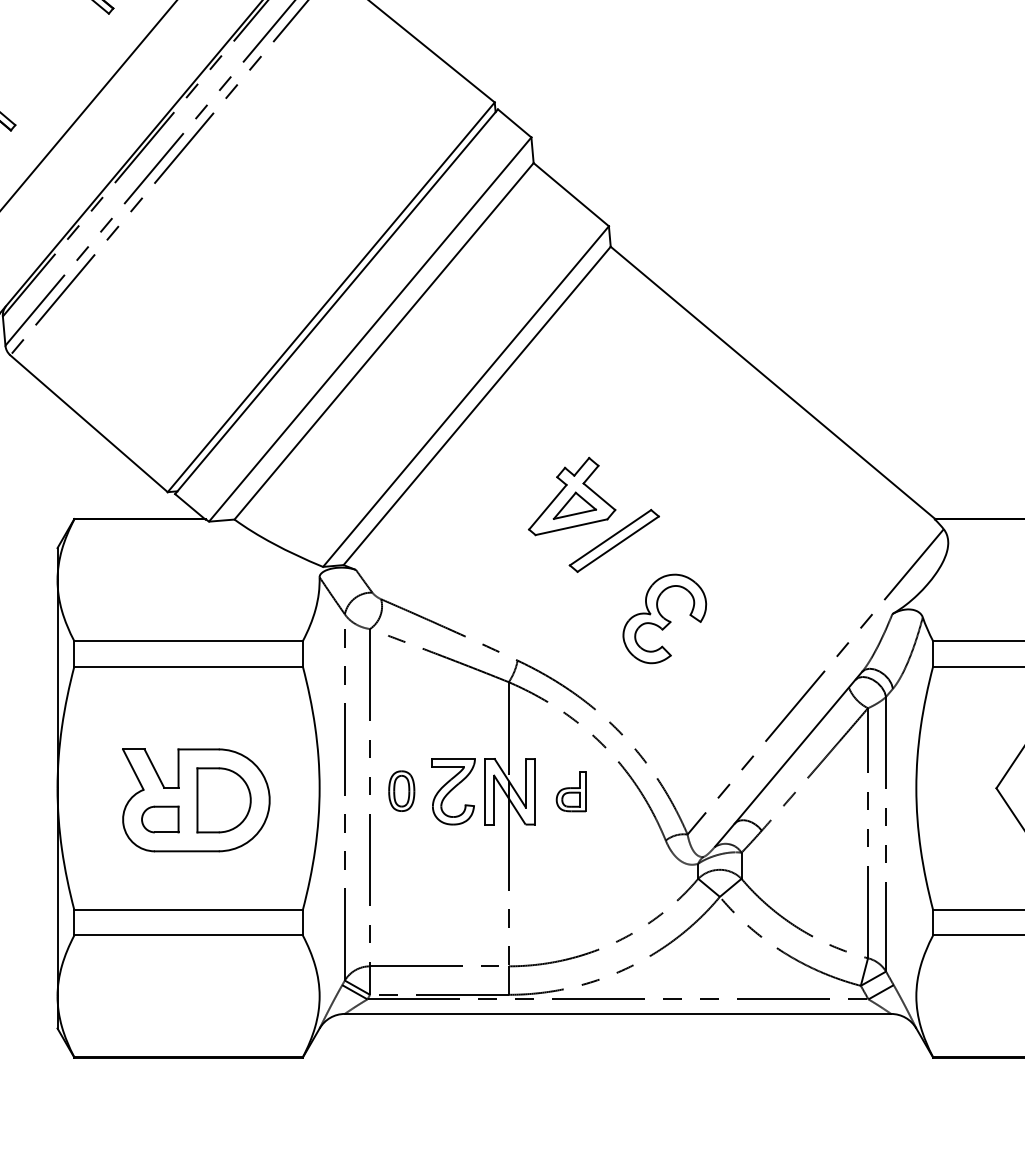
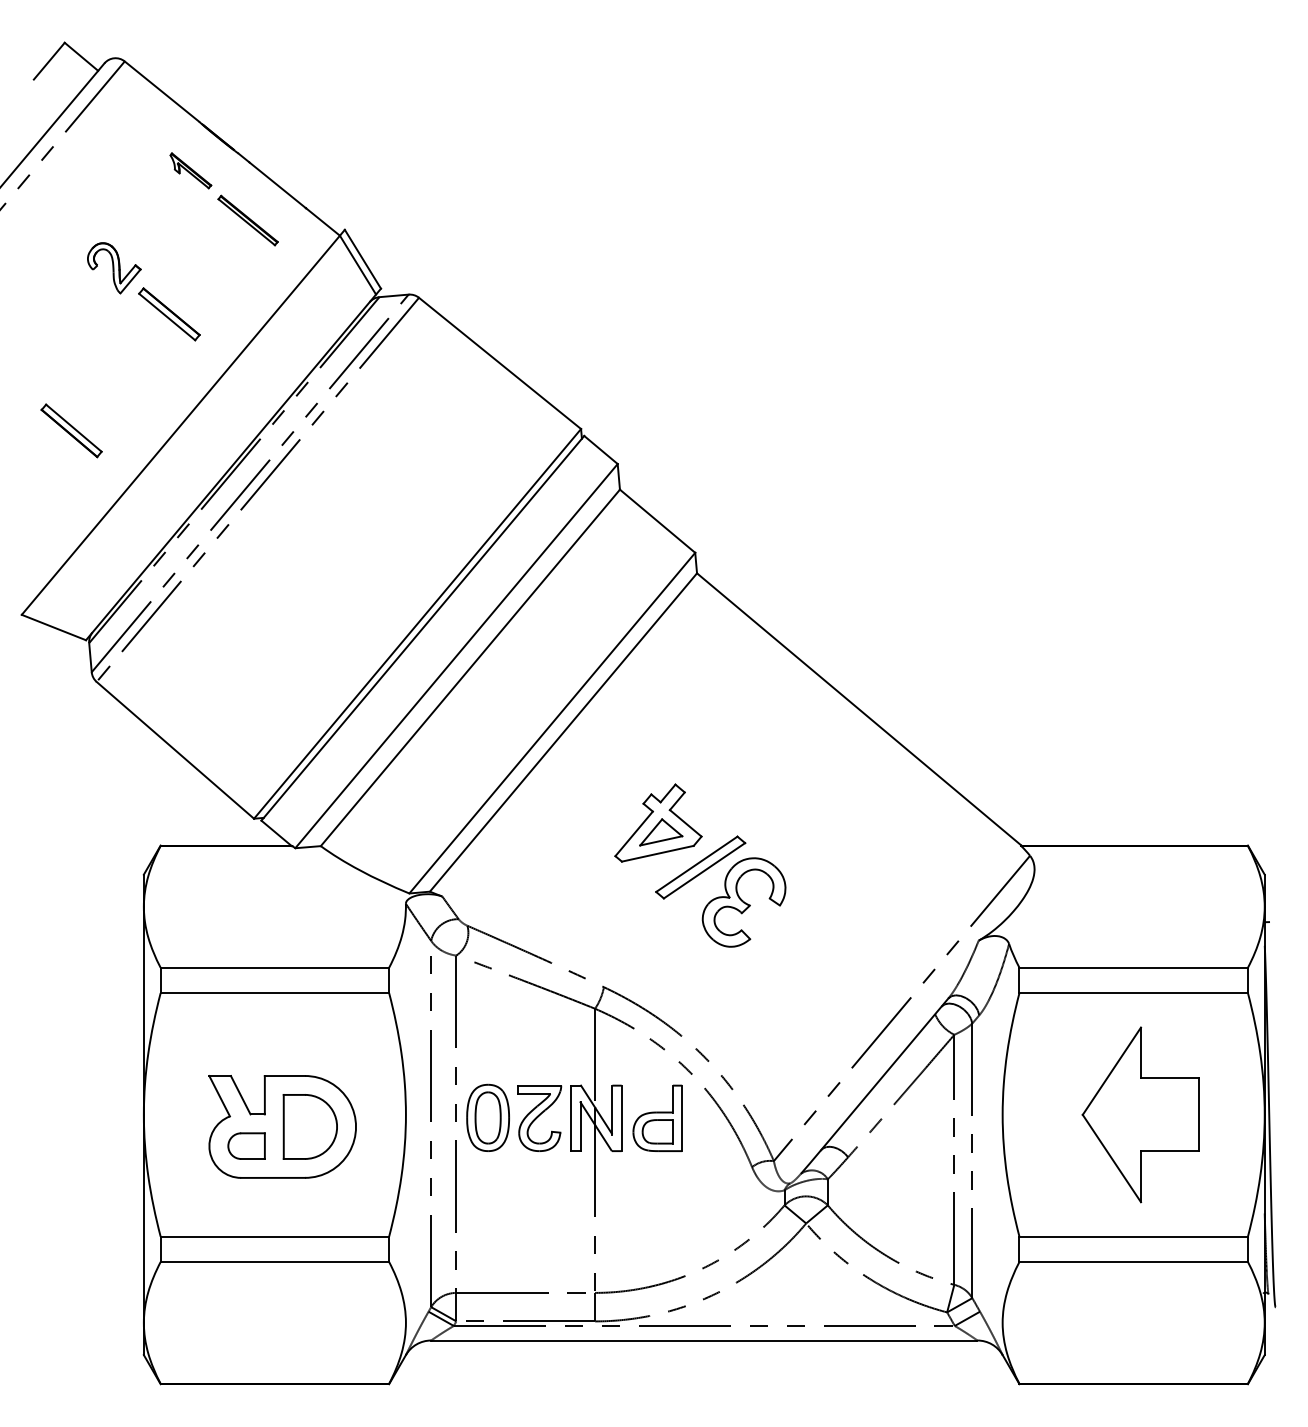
part: (664, 618) -> (743, 902), moved
part: (401, 790) -> (487, 1117), size x1.67
part: (571, 790) -> (657, 1117), size x1.67

